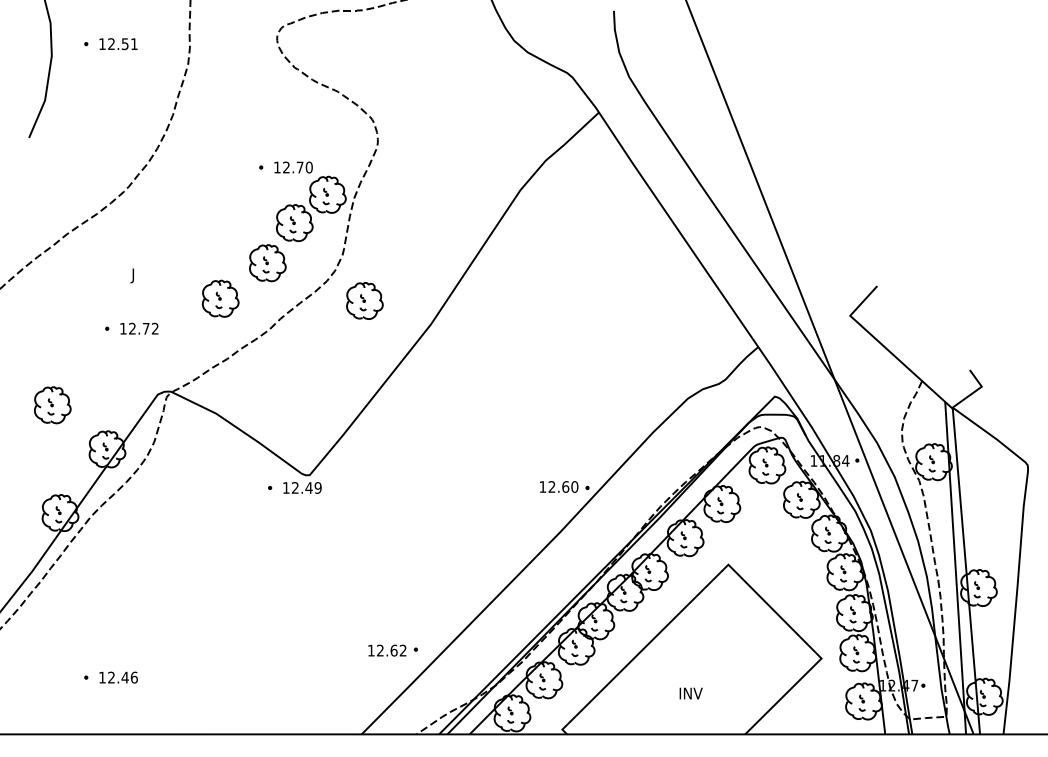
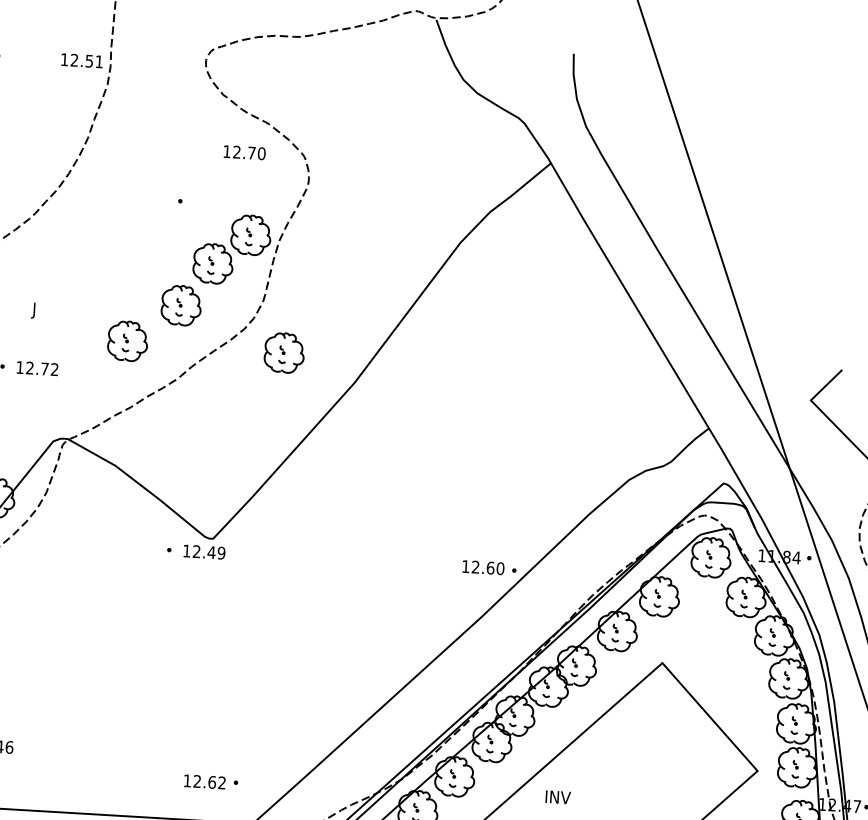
text: (118, 44) -> (82, 61), moved
text: (293, 167) -> (244, 152), moved
part: (392, 650) -> (210, 782), moved
text: (690, 693) -> (557, 797), moved

